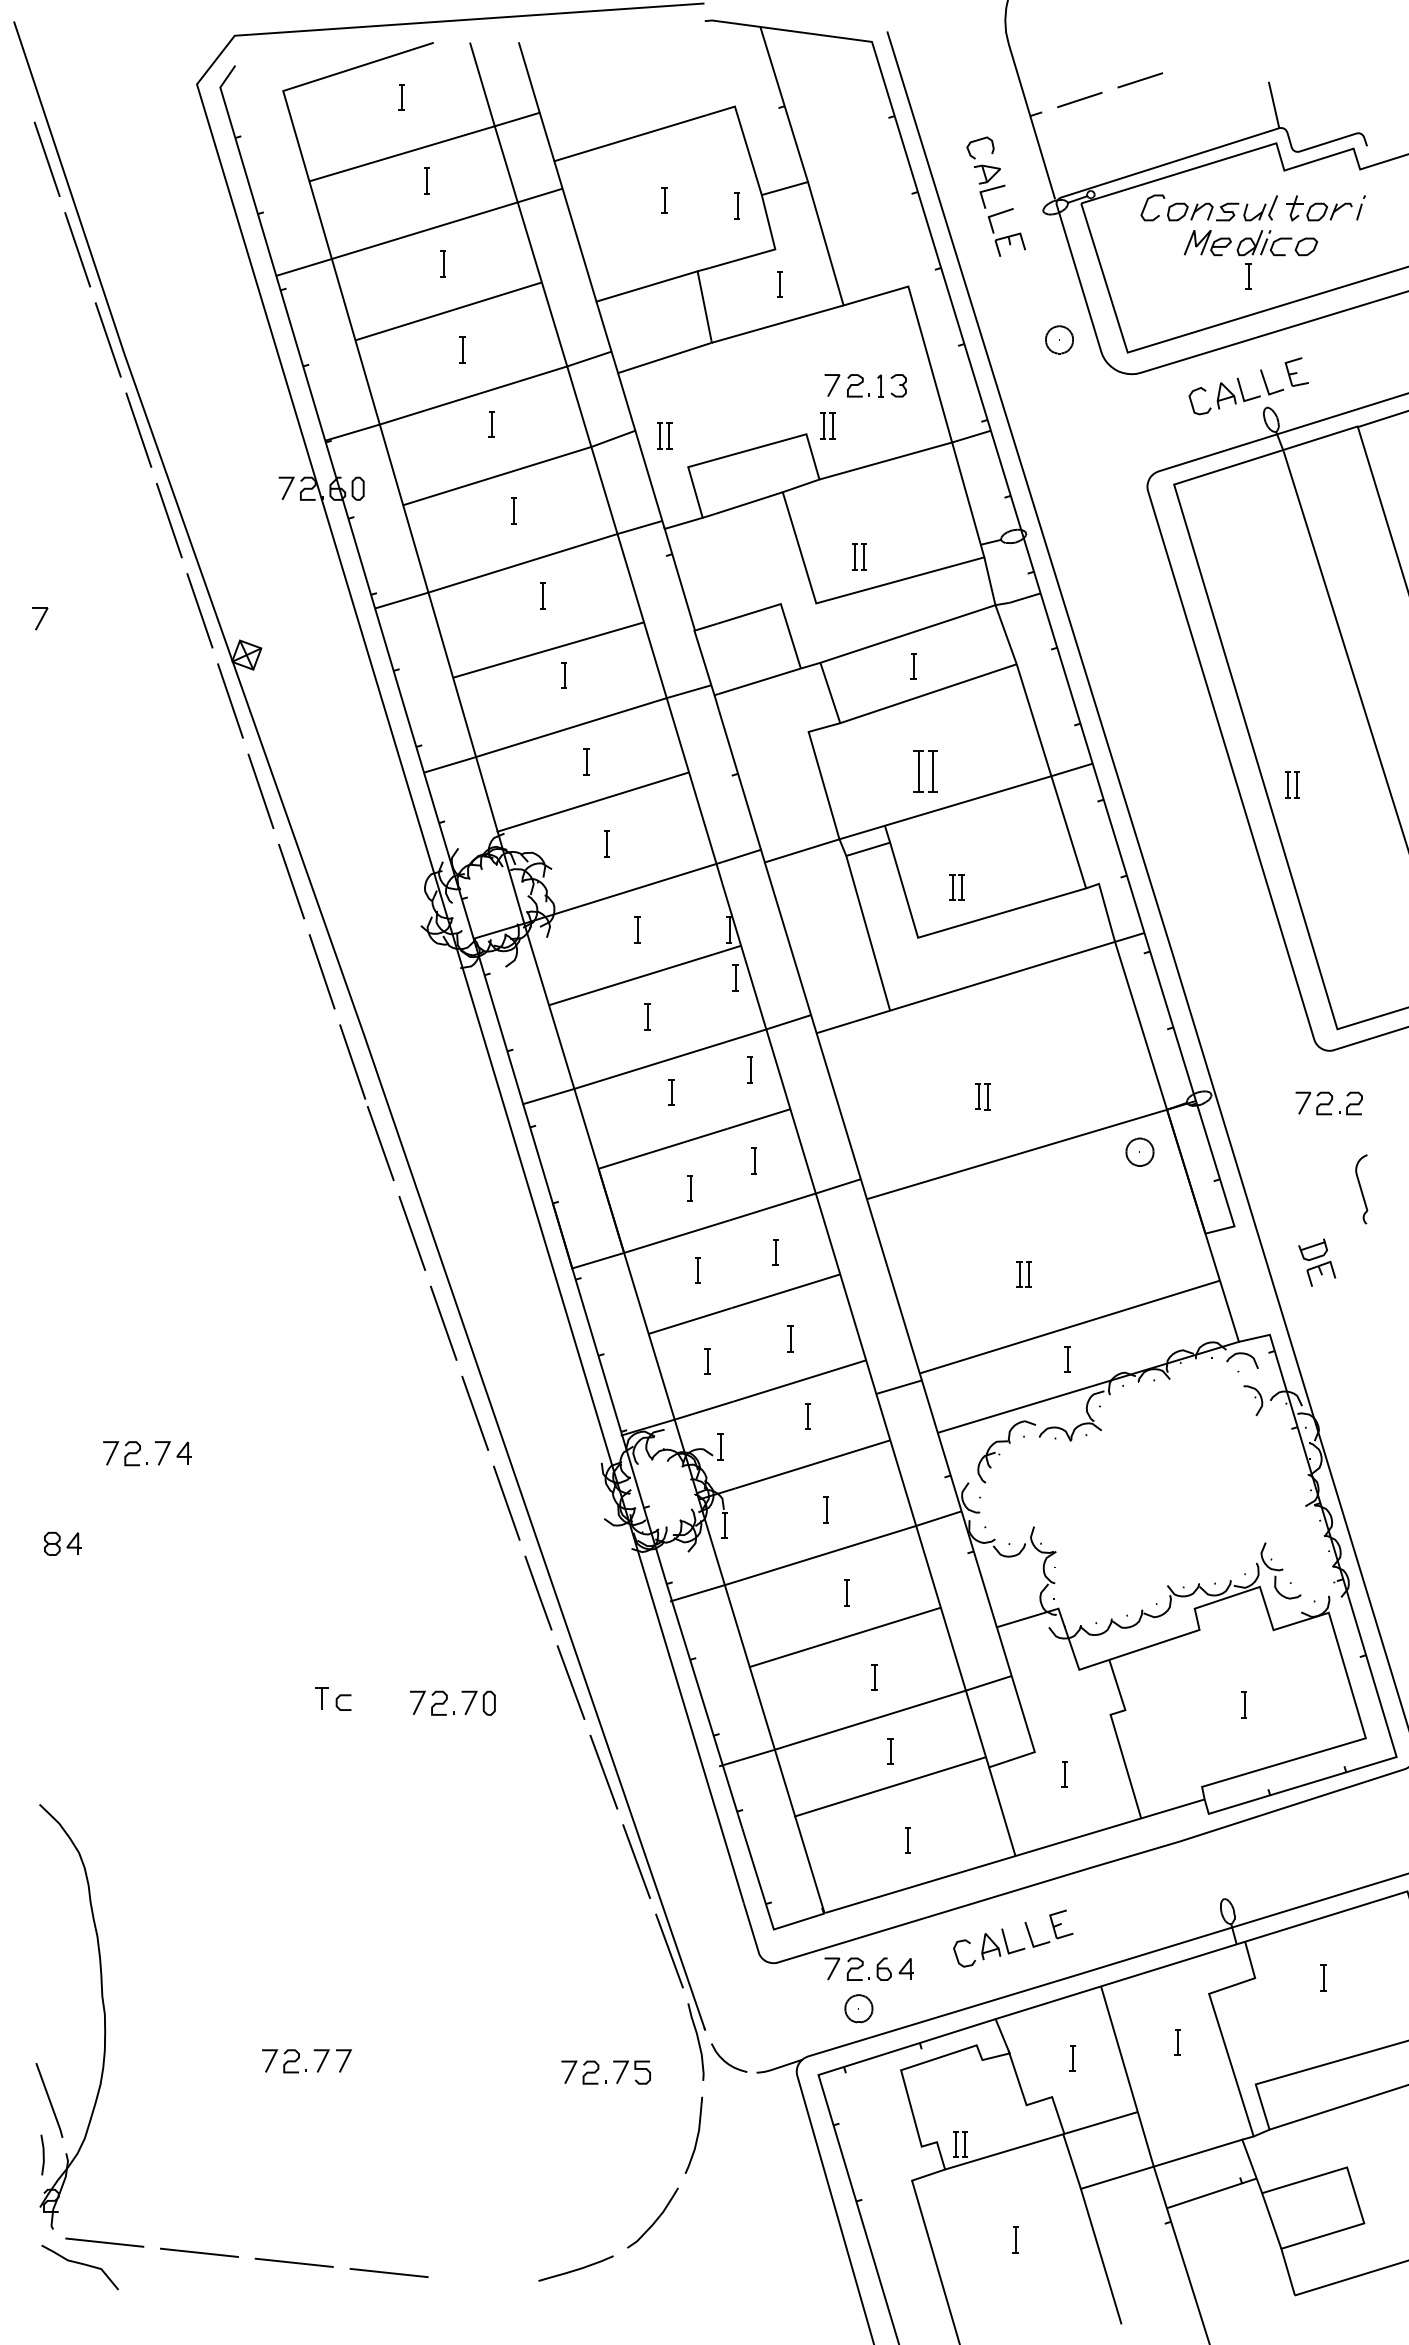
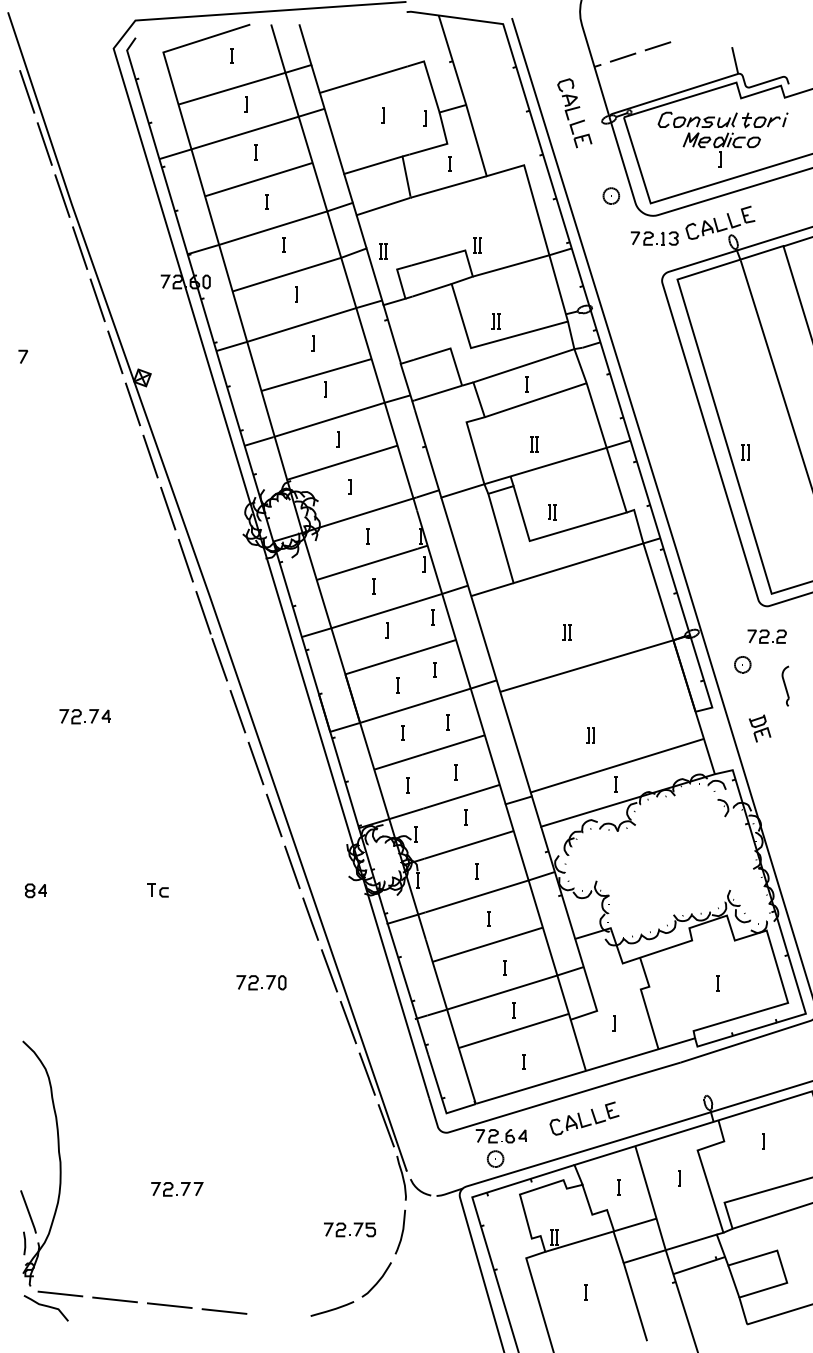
part: (865, 385) -> (654, 238), moved
part: (926, 770) -> (534, 444), size x0.62
part: (1139, 1151) -> (742, 664), moved
part: (146, 1453) -> (84, 716), moved
part: (331, 1699) -> (157, 890), moved
part: (605, 2071) -> (349, 1229), moved

